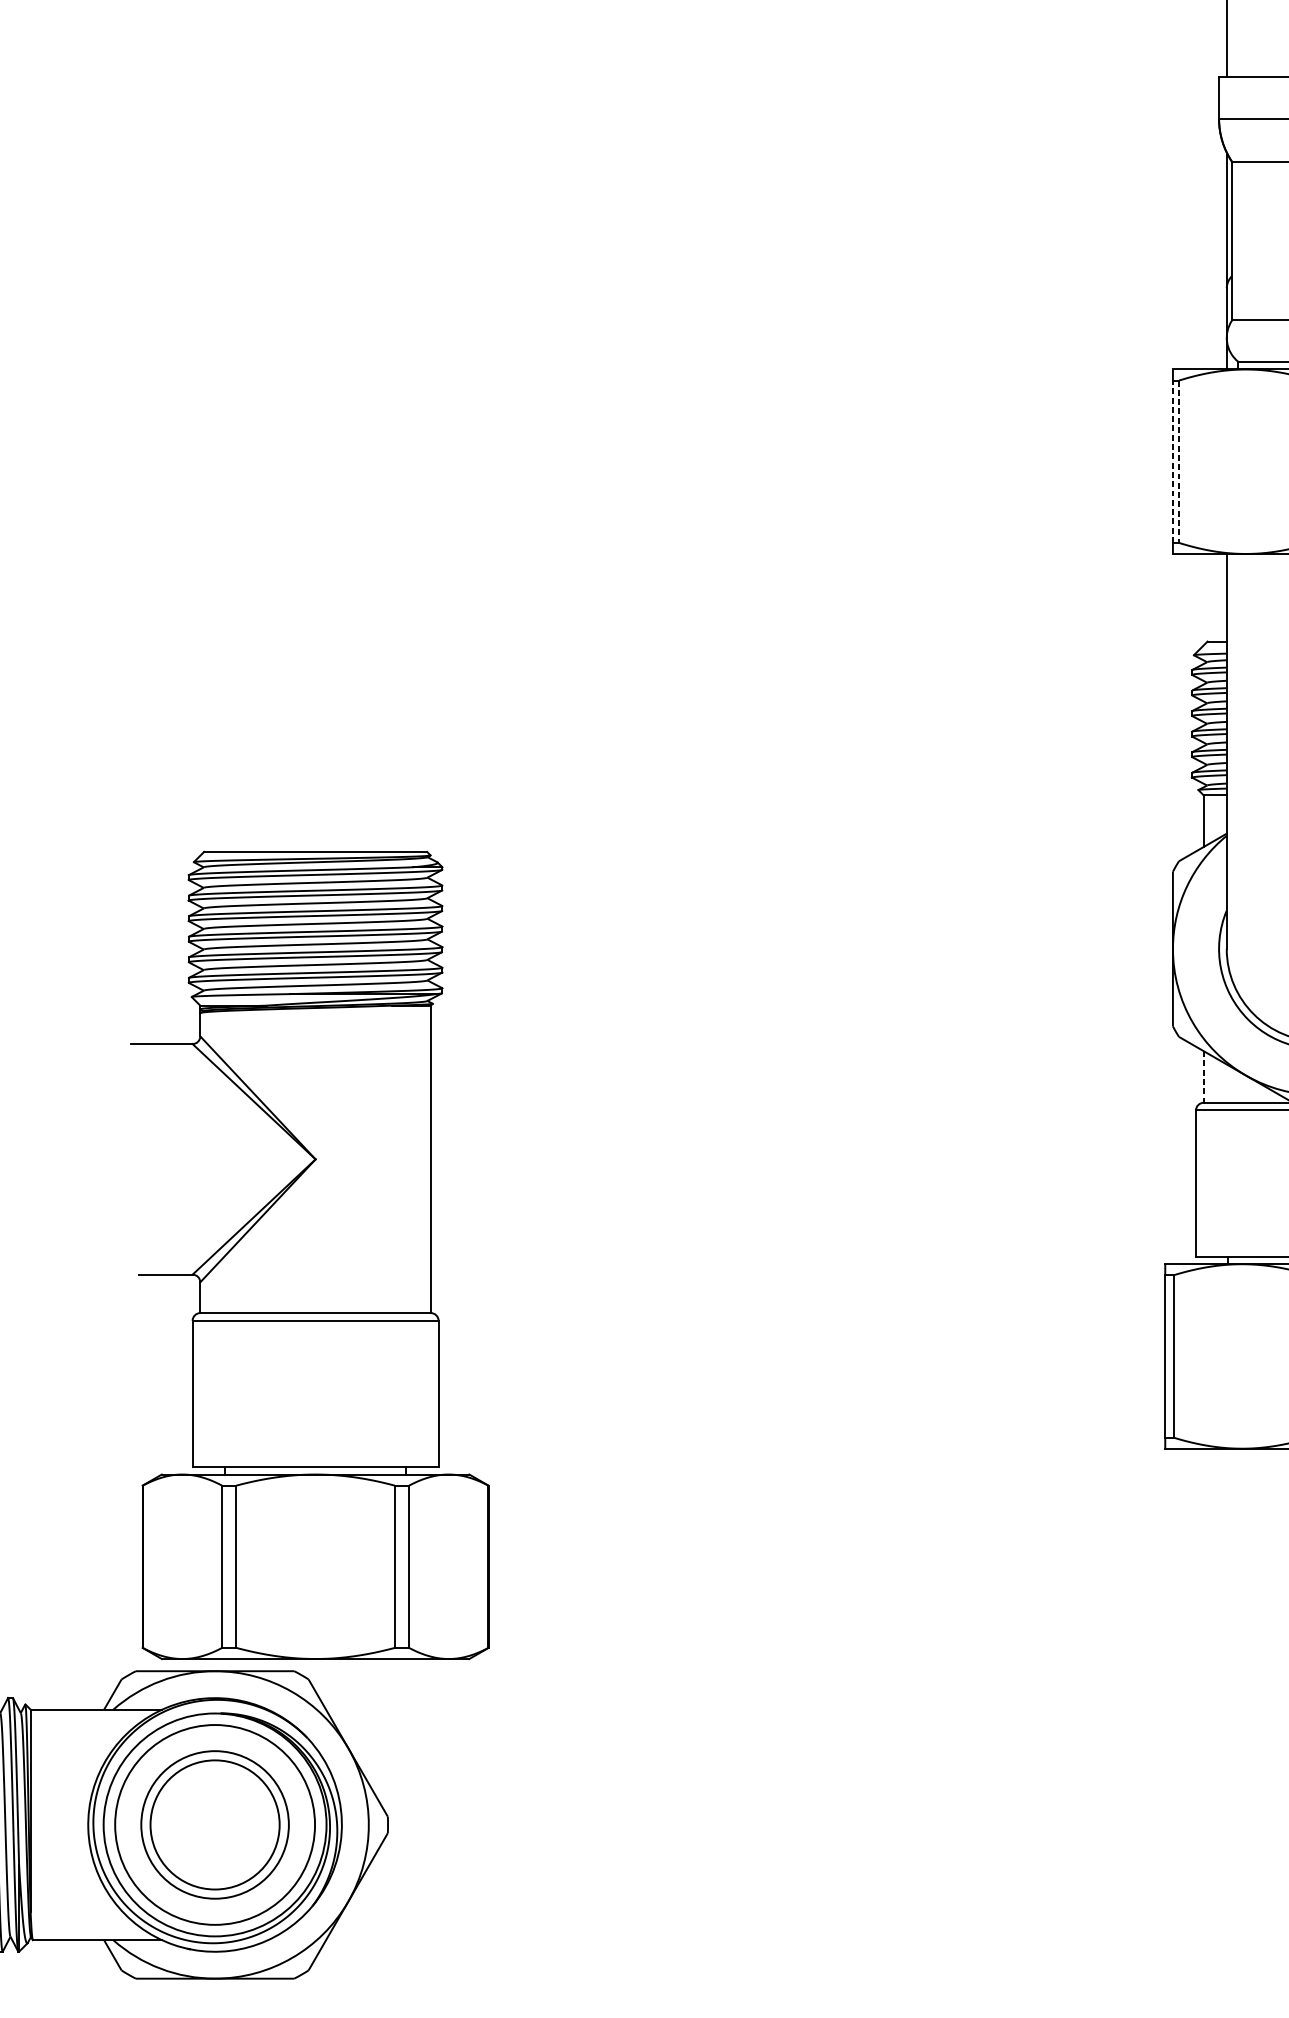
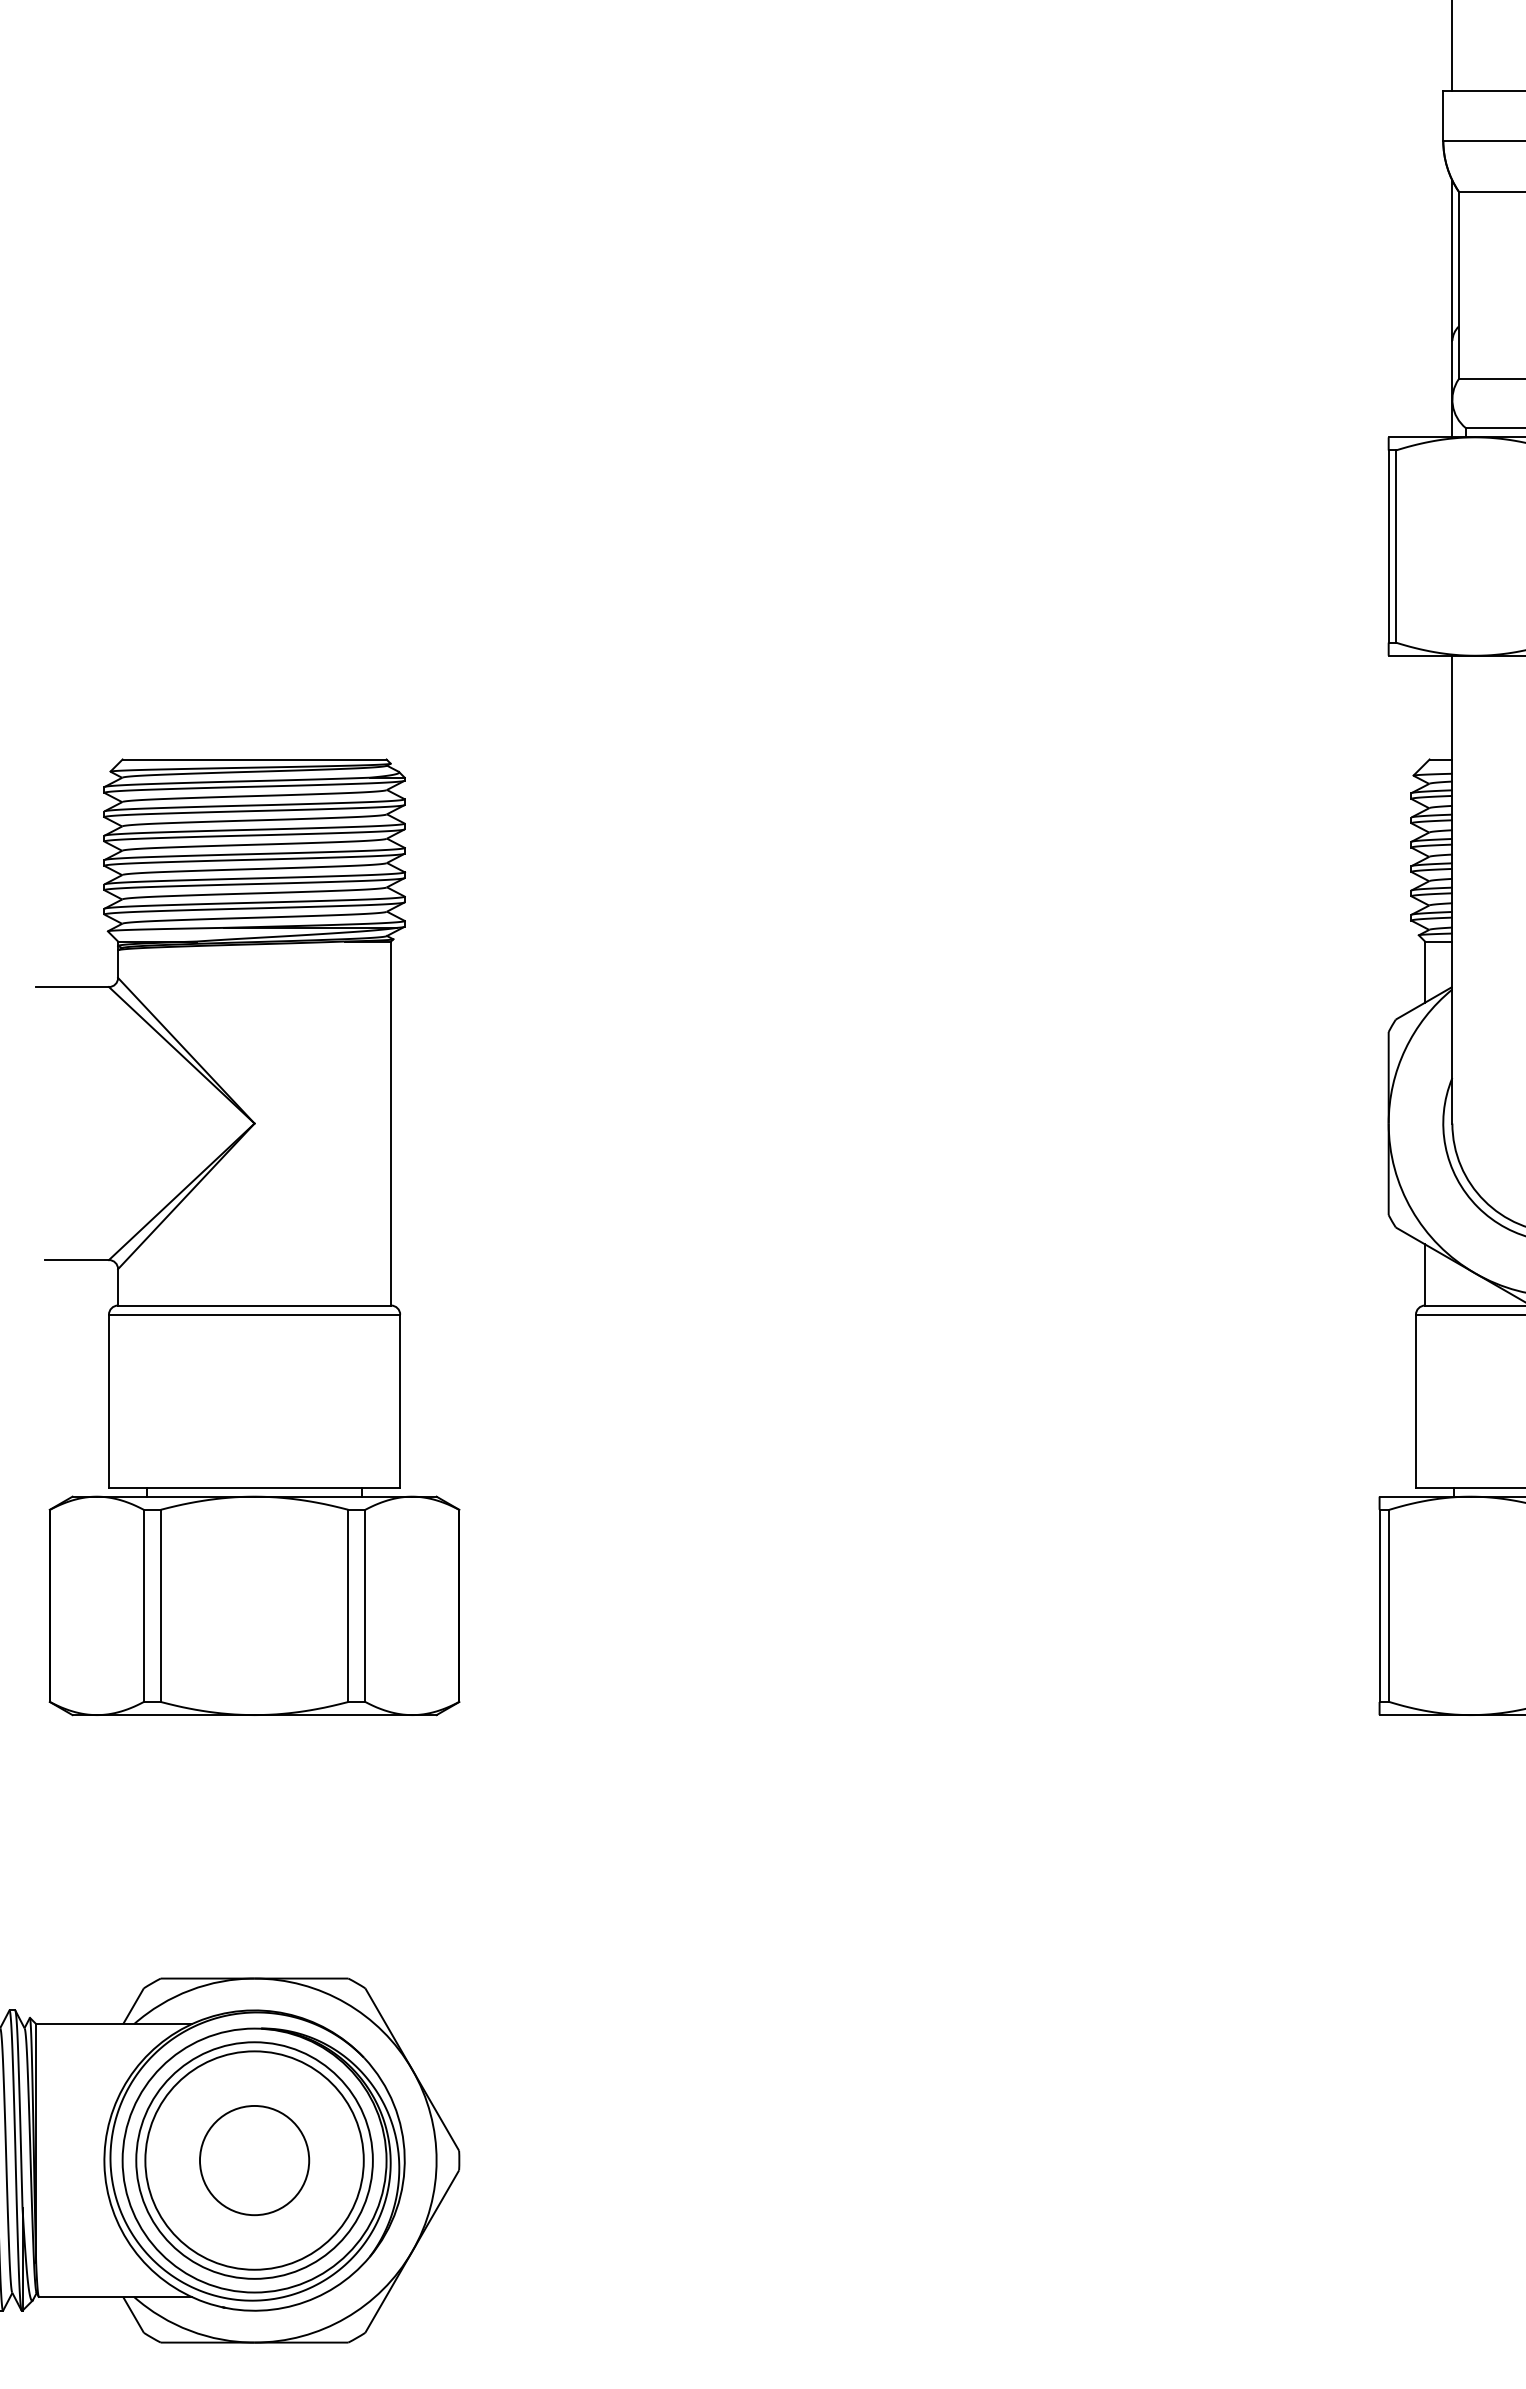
line: (1172, 461) -> (1388, 546), dashed -> solid
line: (1178, 462) -> (1395, 547), dashed -> solid
line: (1204, 1076) -> (1425, 1274), dashed -> solid
part: (309, 1255) -> (247, 1237), moved
circle: (215, 1824) -> (254, 2160), size x0.62
circle: (215, 1824) -> (254, 2160), size x1.43

